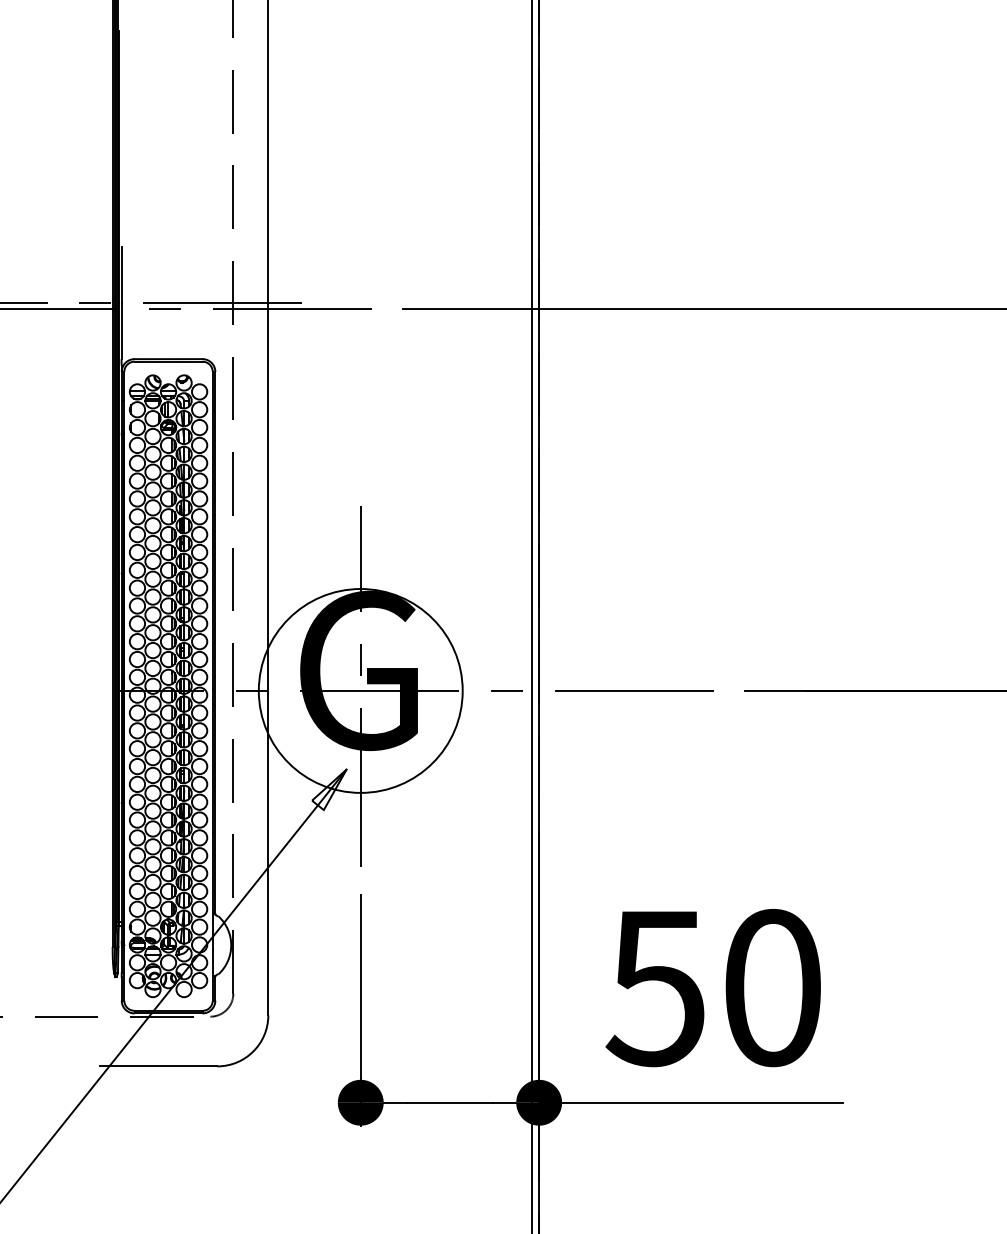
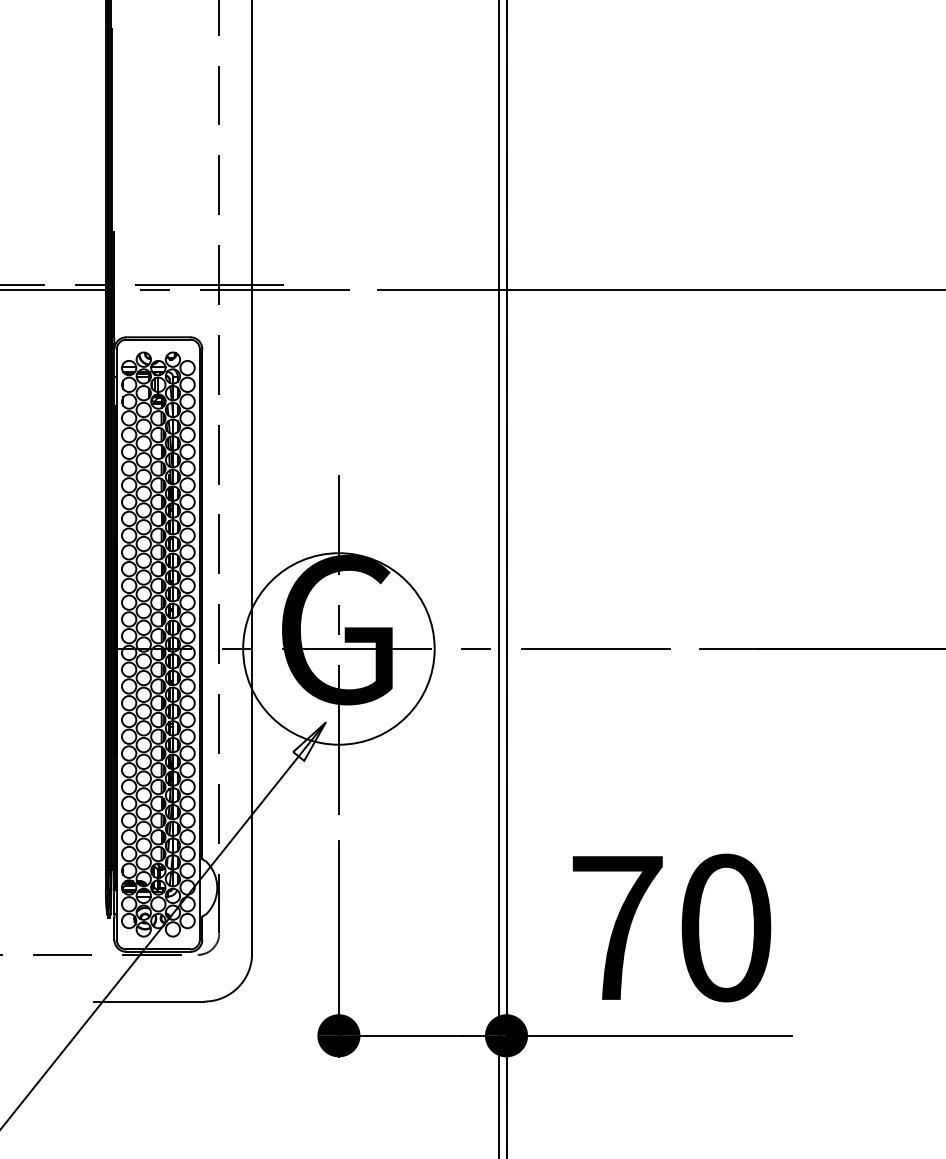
text: (655, 989) -> (615, 929), 50 -> 70

